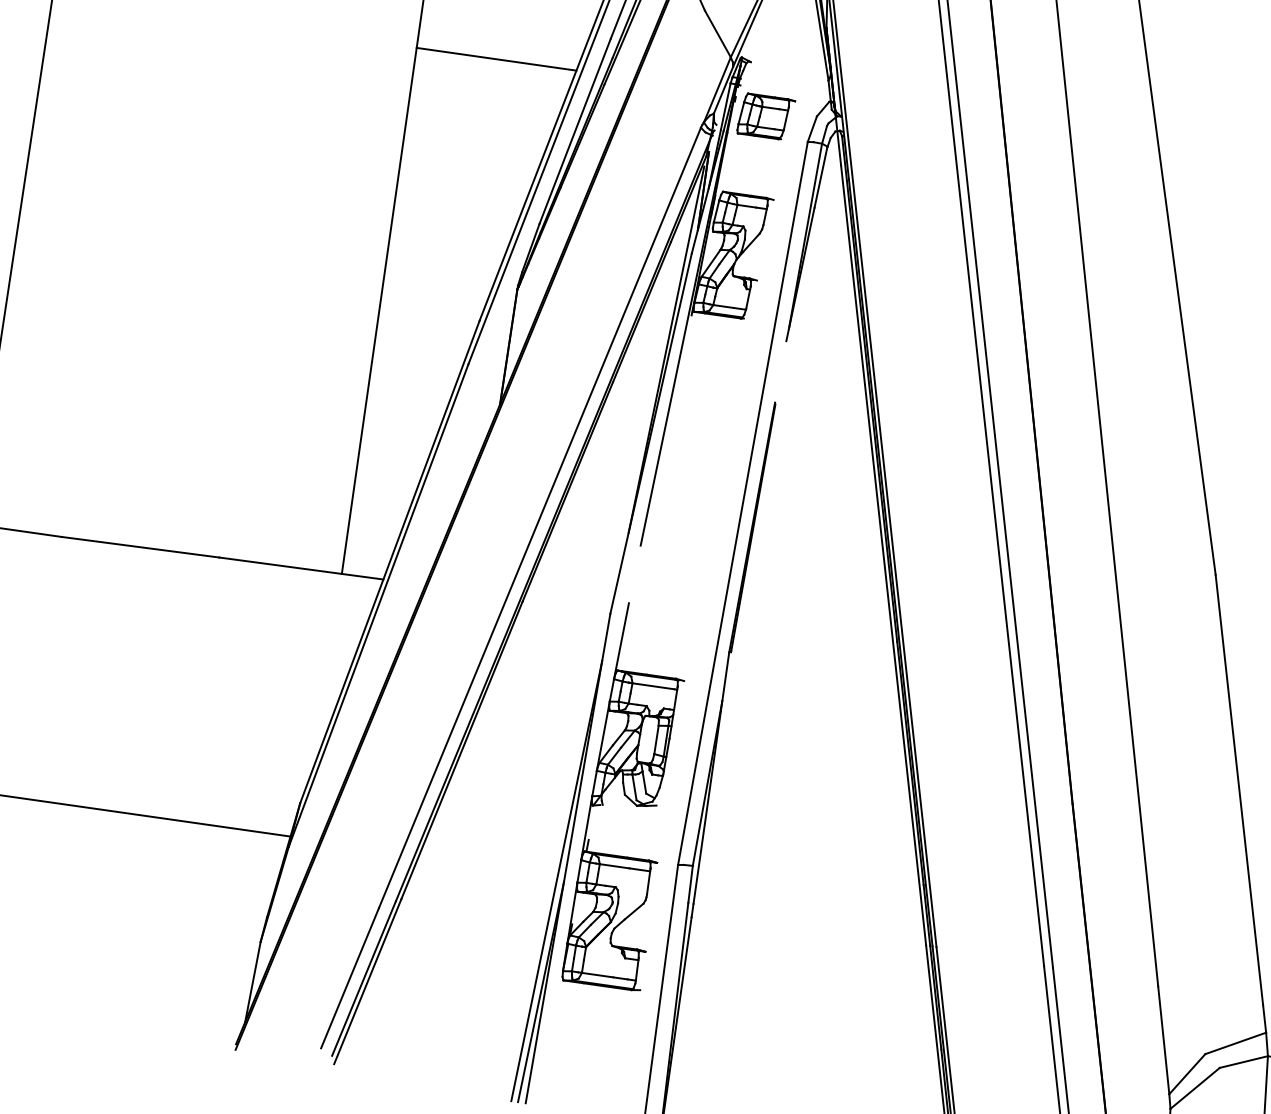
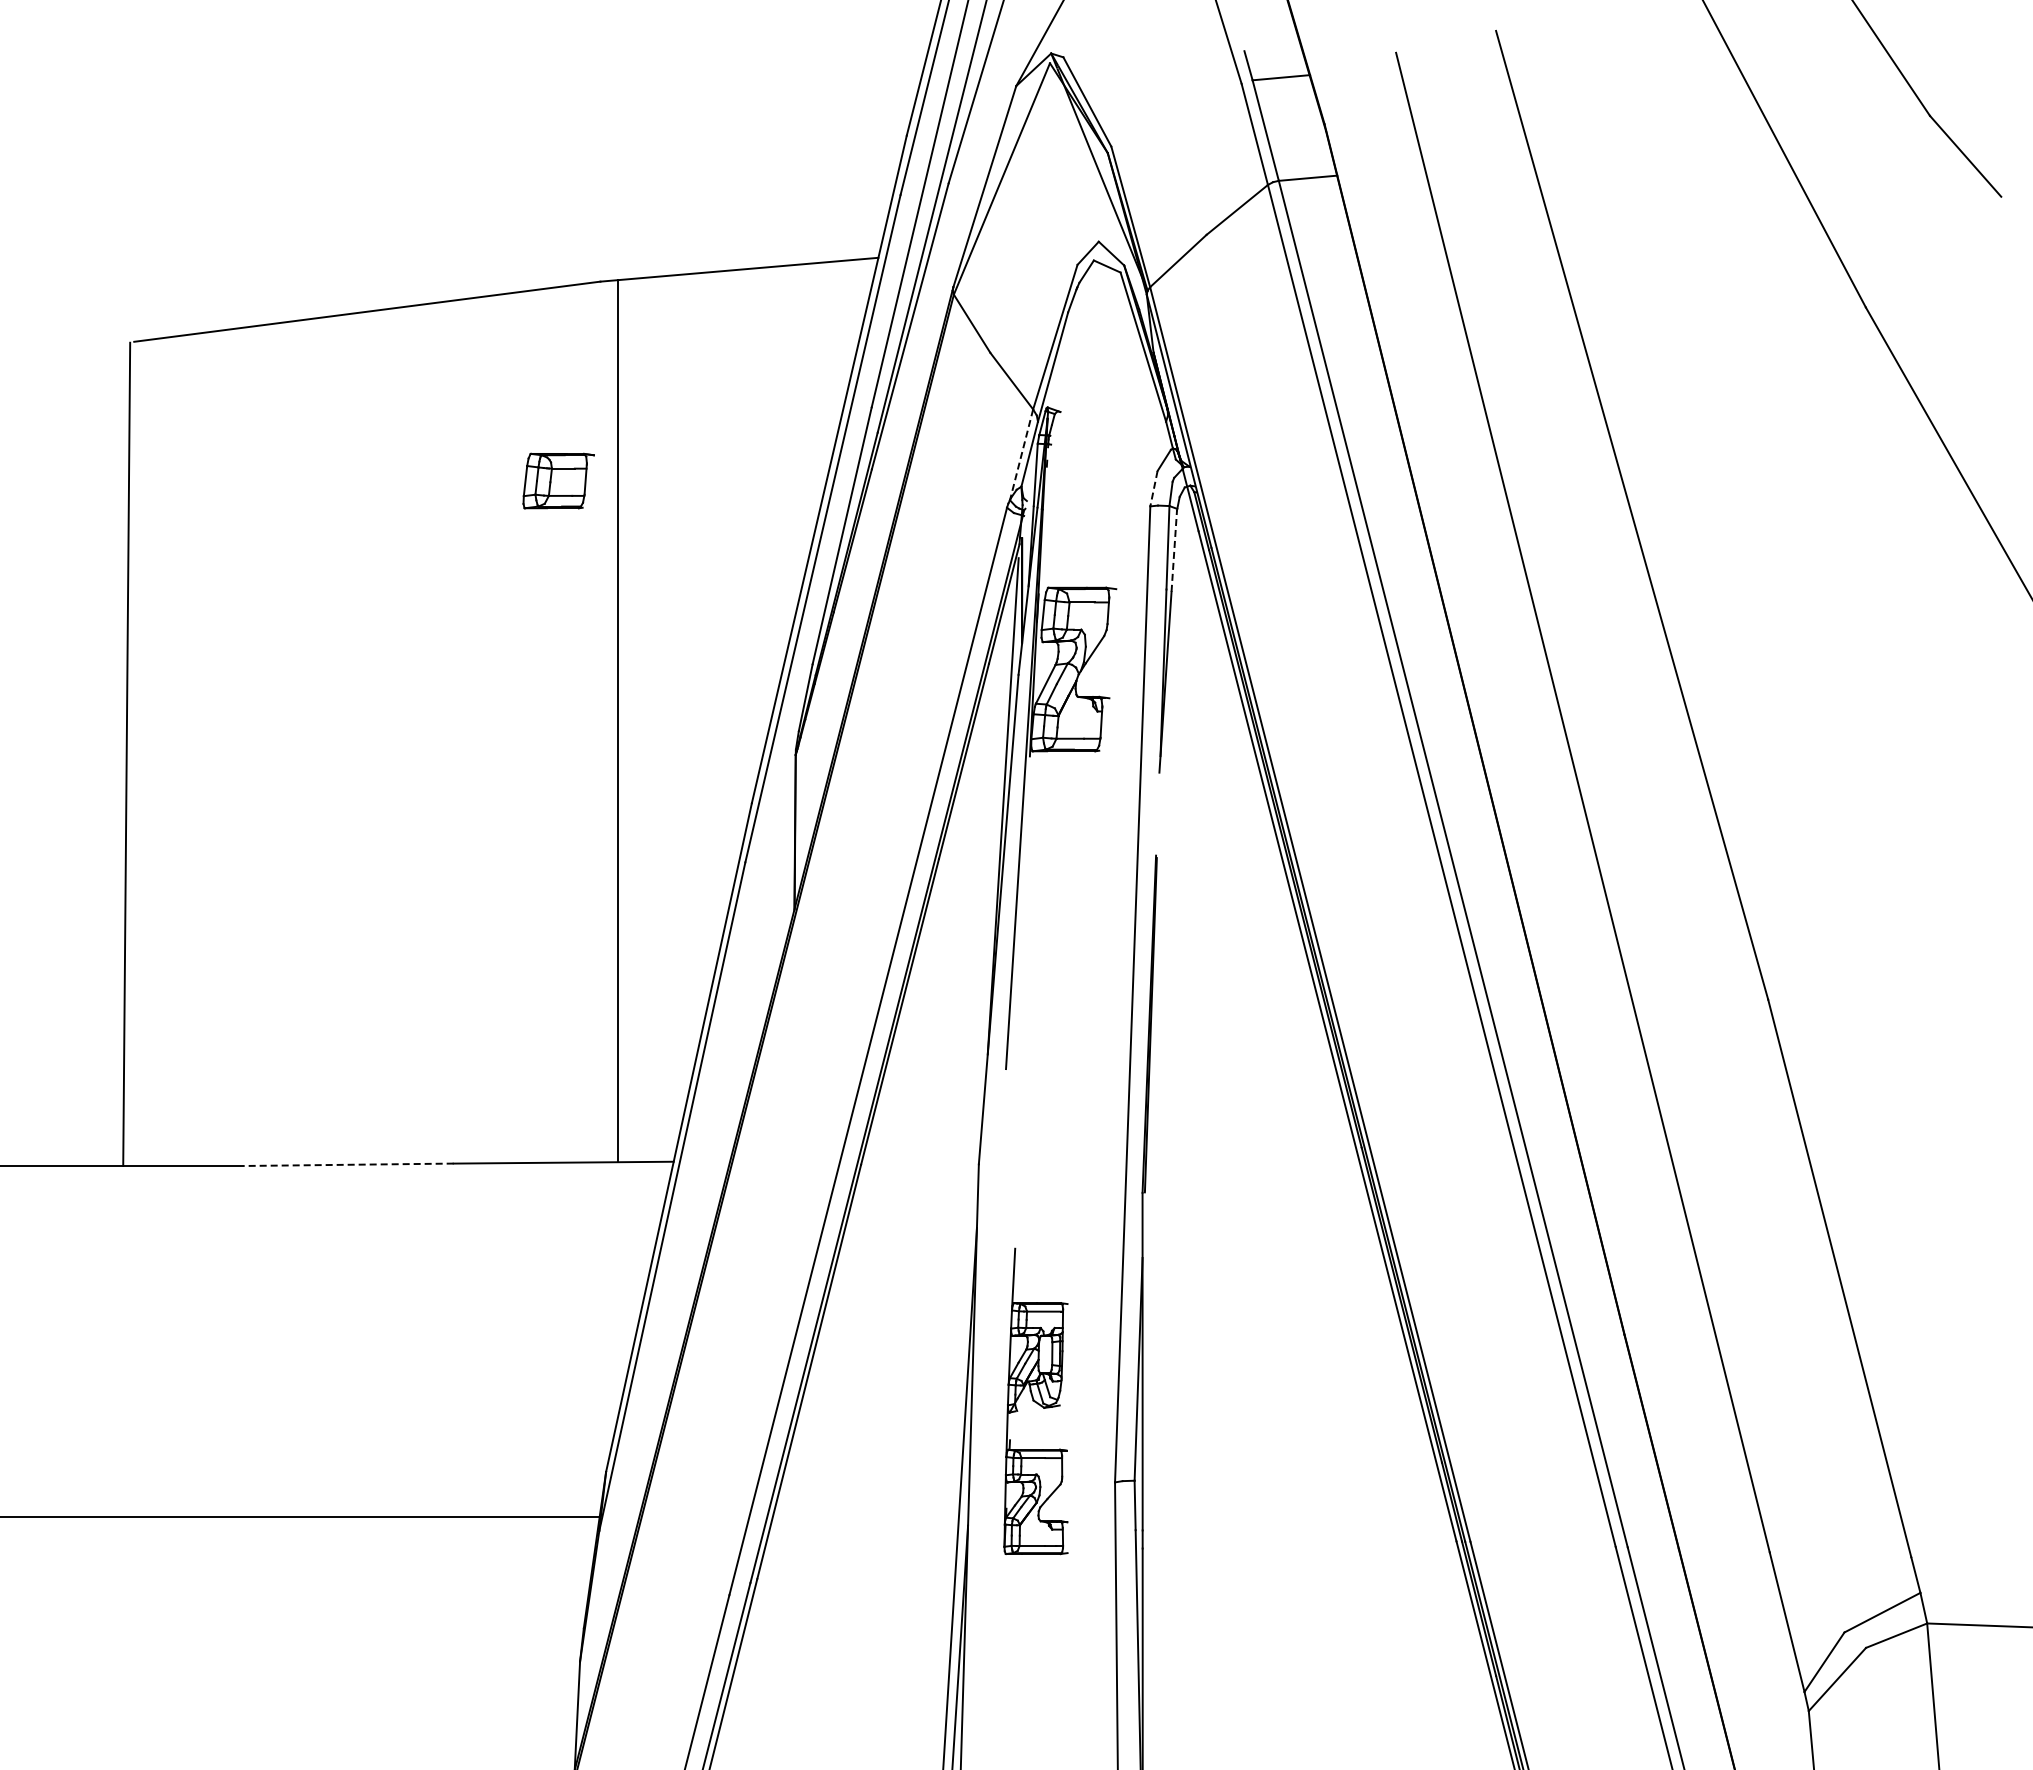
line: (496, 58) -> (724, 455), removed
line: (717, 89) -> (1021, 454), solid -> dashed
part: (765, 116) -> (558, 480), moved
line: (811, 129) -> (1153, 489), solid -> dashed
line: (821, 178) -> (1174, 551), solid -> dashed
line: (140, 547) -> (348, 1164), solid -> dashed
part: (627, 796) -> (1035, 1401), size x0.6

